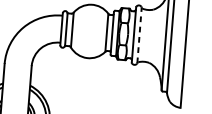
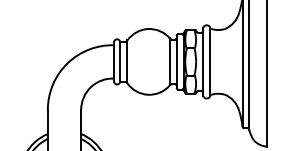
line: (139, 35) -> (210, 61), dashed -> solid

